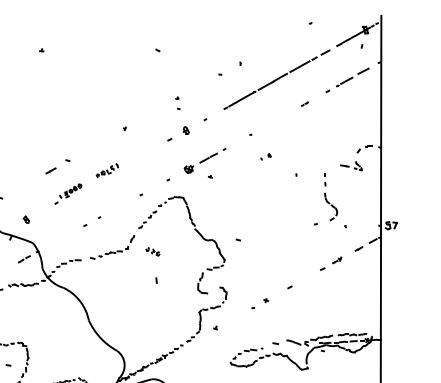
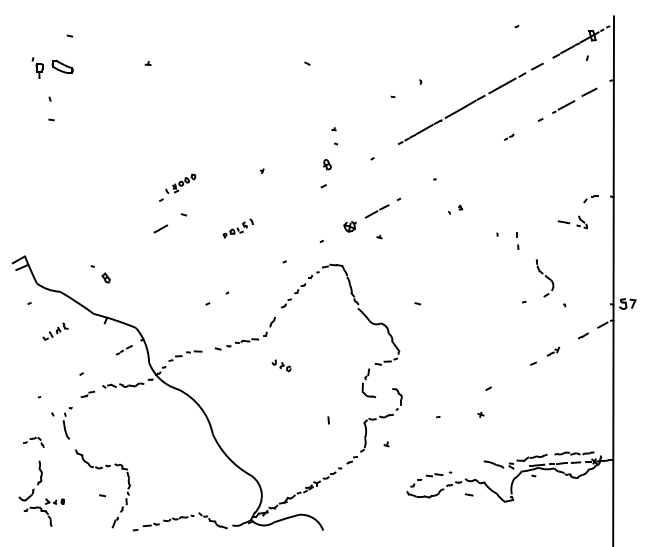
part: (186, 130) -> (327, 164), moved
part: (364, 148) -> (590, 198), size x0.7
part: (324, 179) -> (517, 240), moved
part: (68, 193) -> (177, 187), moved
part: (25, 219) -> (105, 277), moved
line: (238, 239) -> (417, 303), moved
part: (152, 251) -> (281, 365), moved
line: (156, 280) -> (328, 420), moved
part: (265, 300) -> (480, 414), moved
line: (276, 343) -> (469, 494), moved

